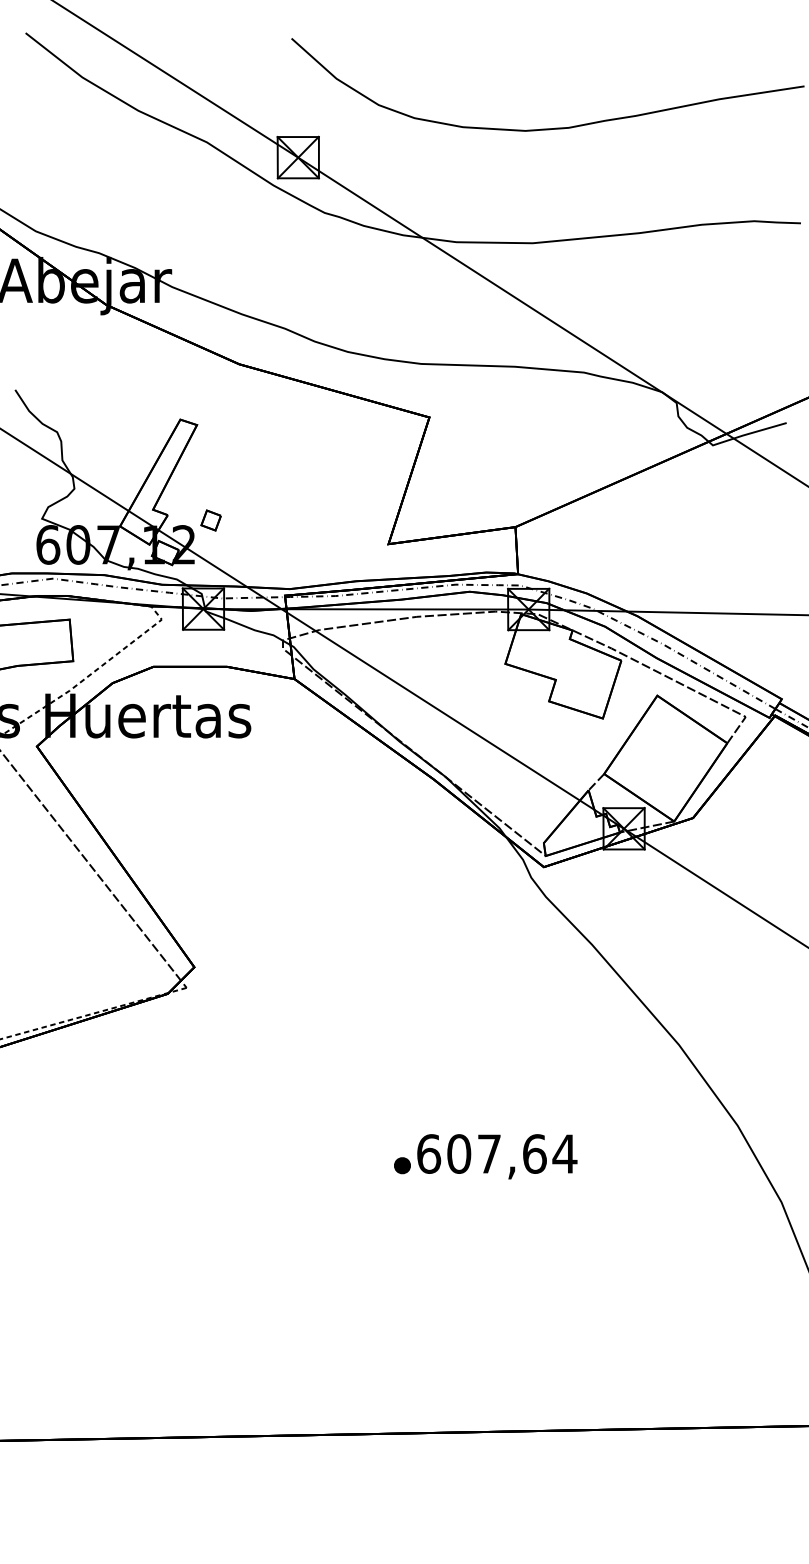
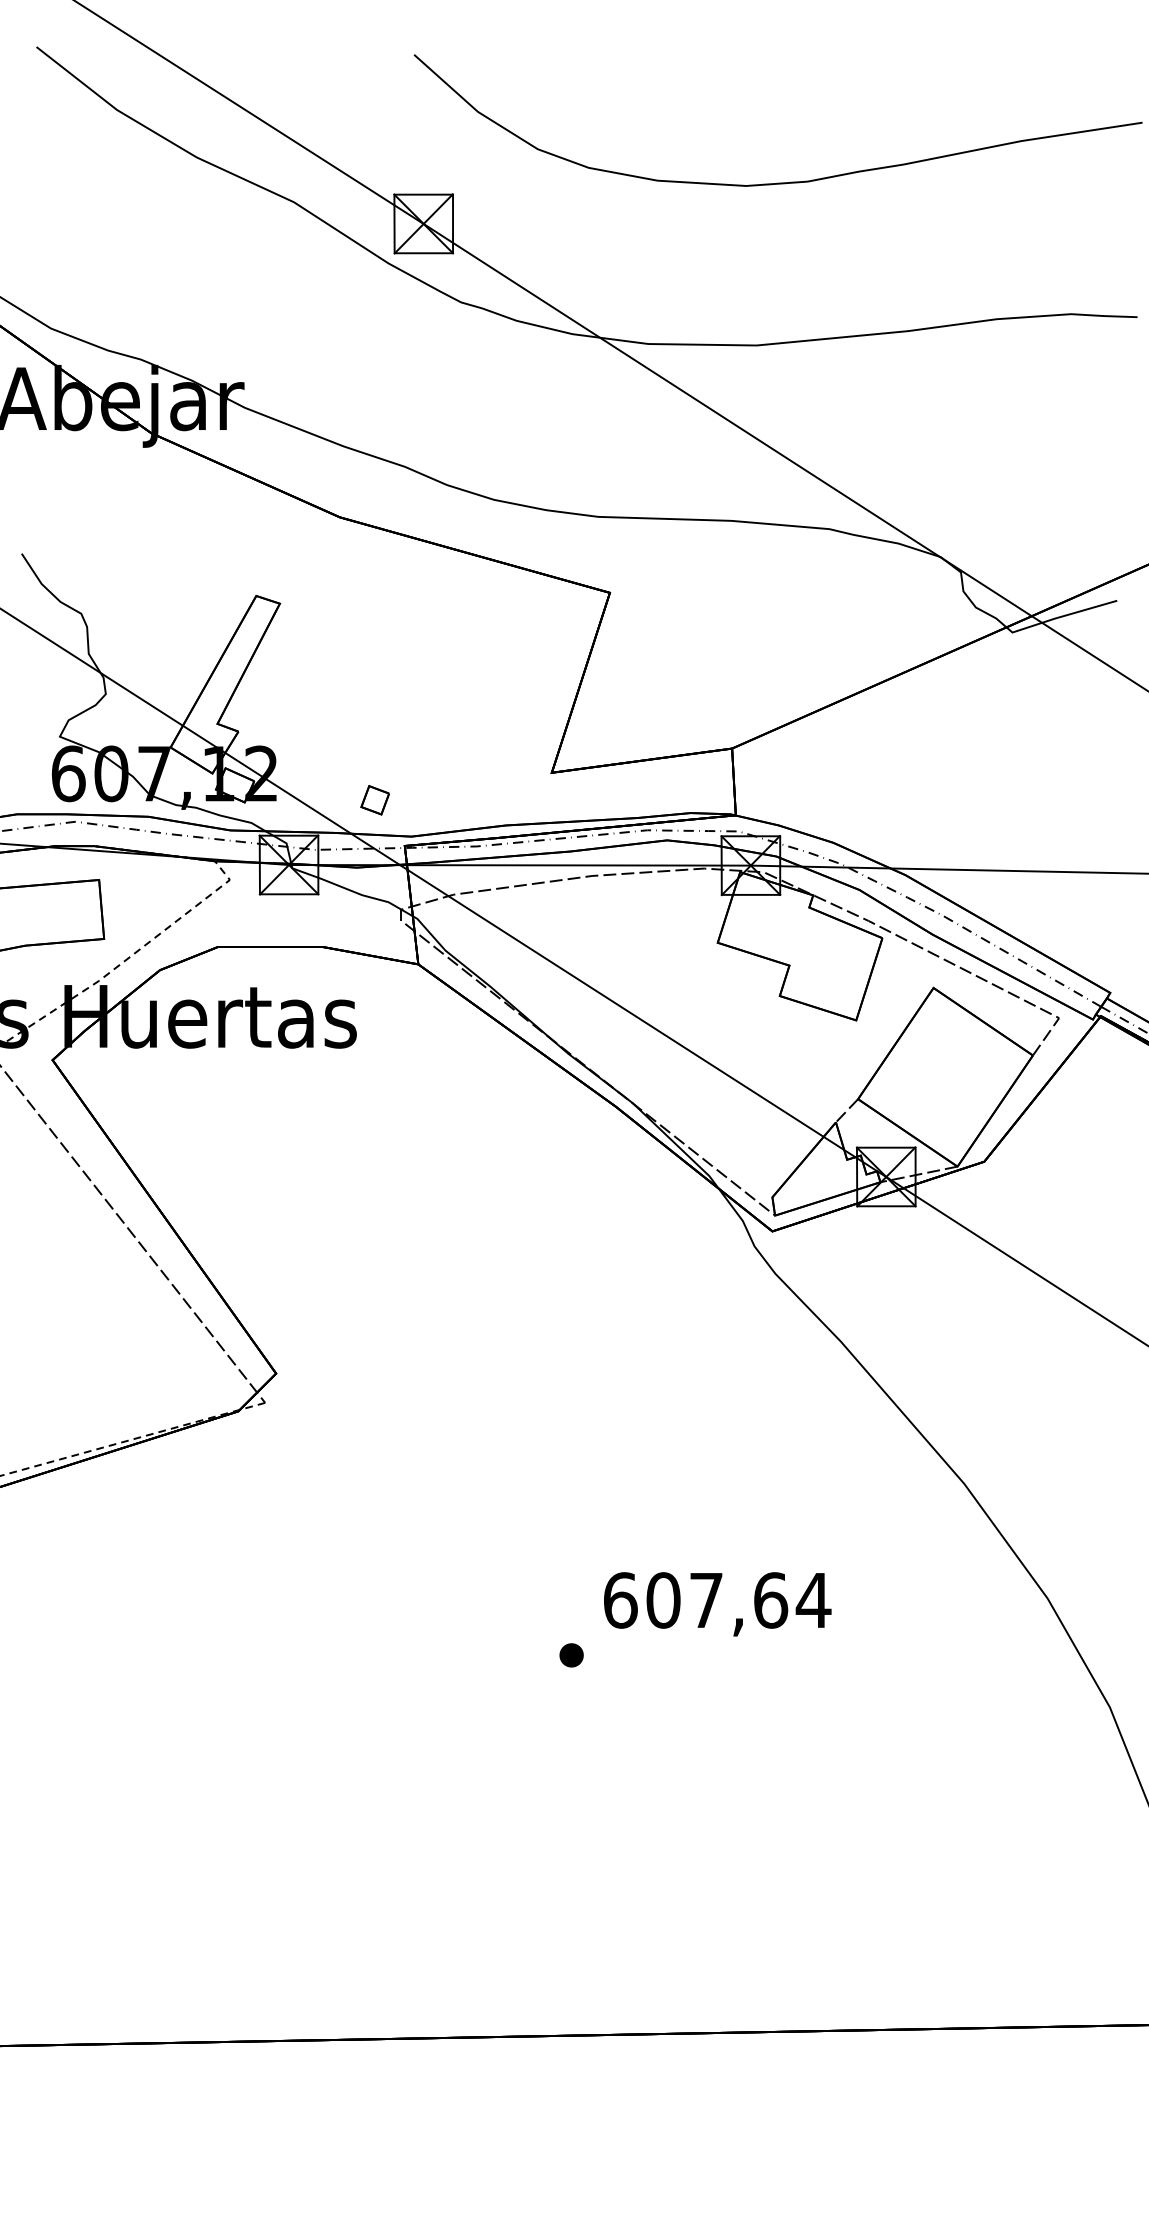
part: (210, 520) -> (374, 800), moved
text: (497, 1156) -> (717, 1603), moved

